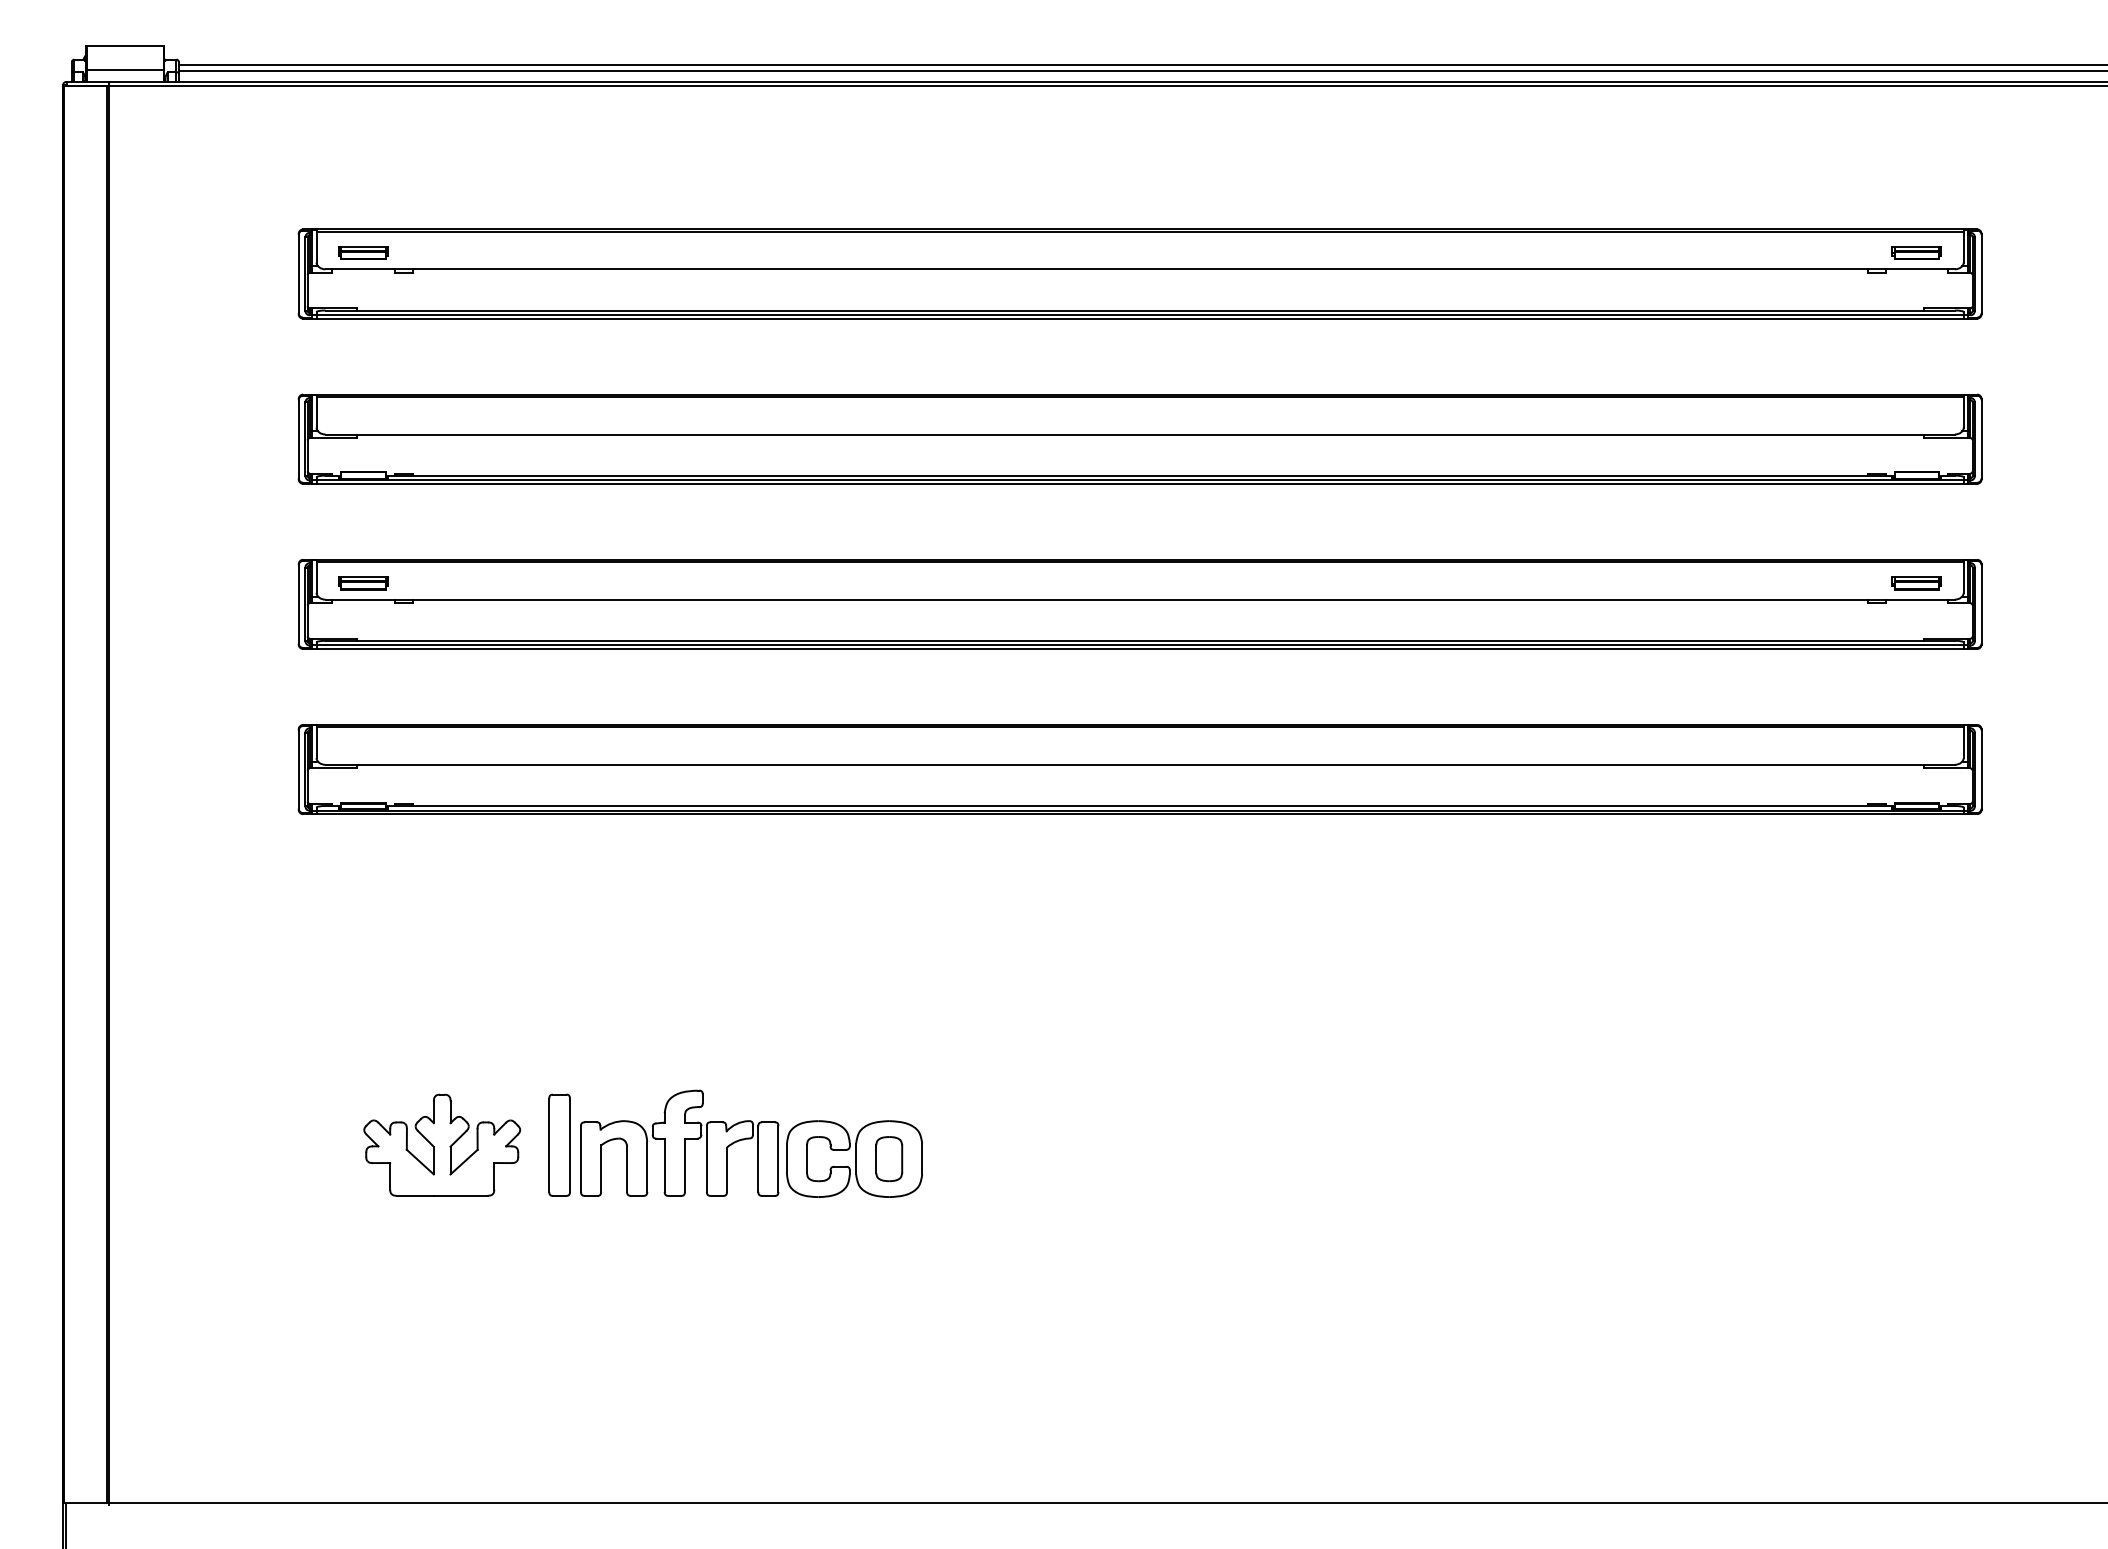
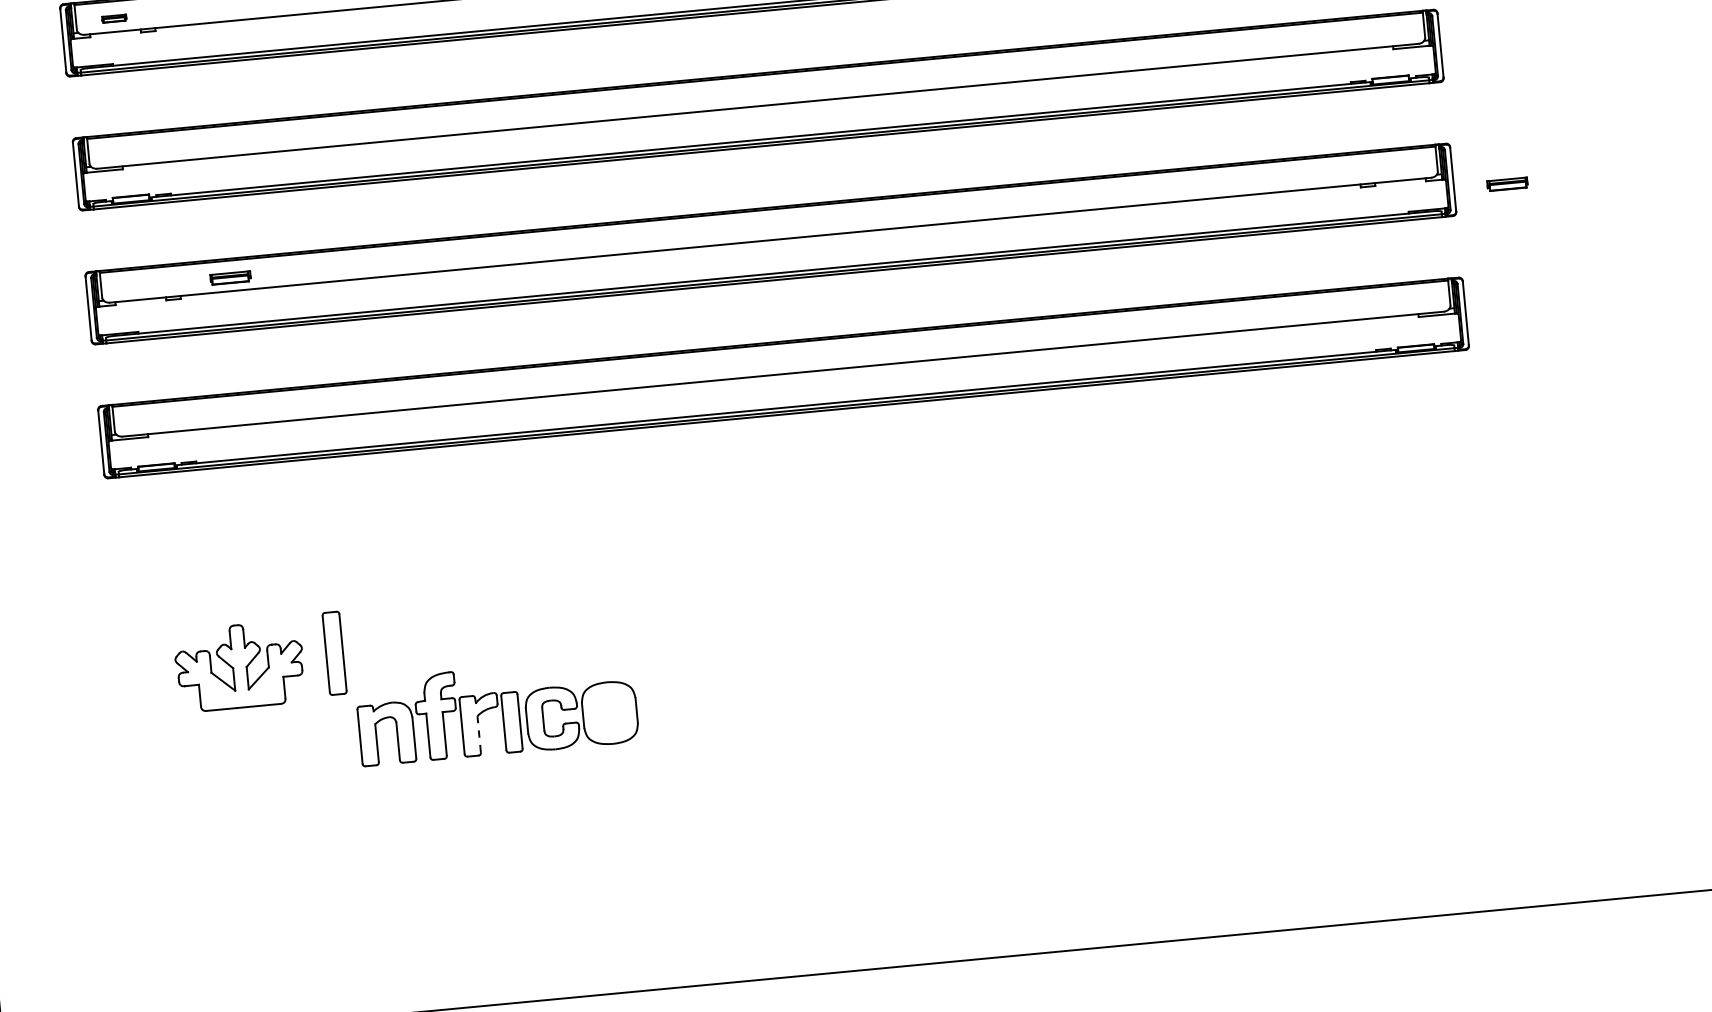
part: (363, 252) -> (114, 18), size x0.6
part: (363, 583) -> (230, 278), moved
part: (1916, 583) -> (1507, 184), moved
part: (441, 1144) -> (239, 665), moved
part: (559, 1144) -> (334, 652), moved
part: (889, 1159) -> (610, 713), removed
line: (726, 1169) -> (478, 734), solid -> dashed

